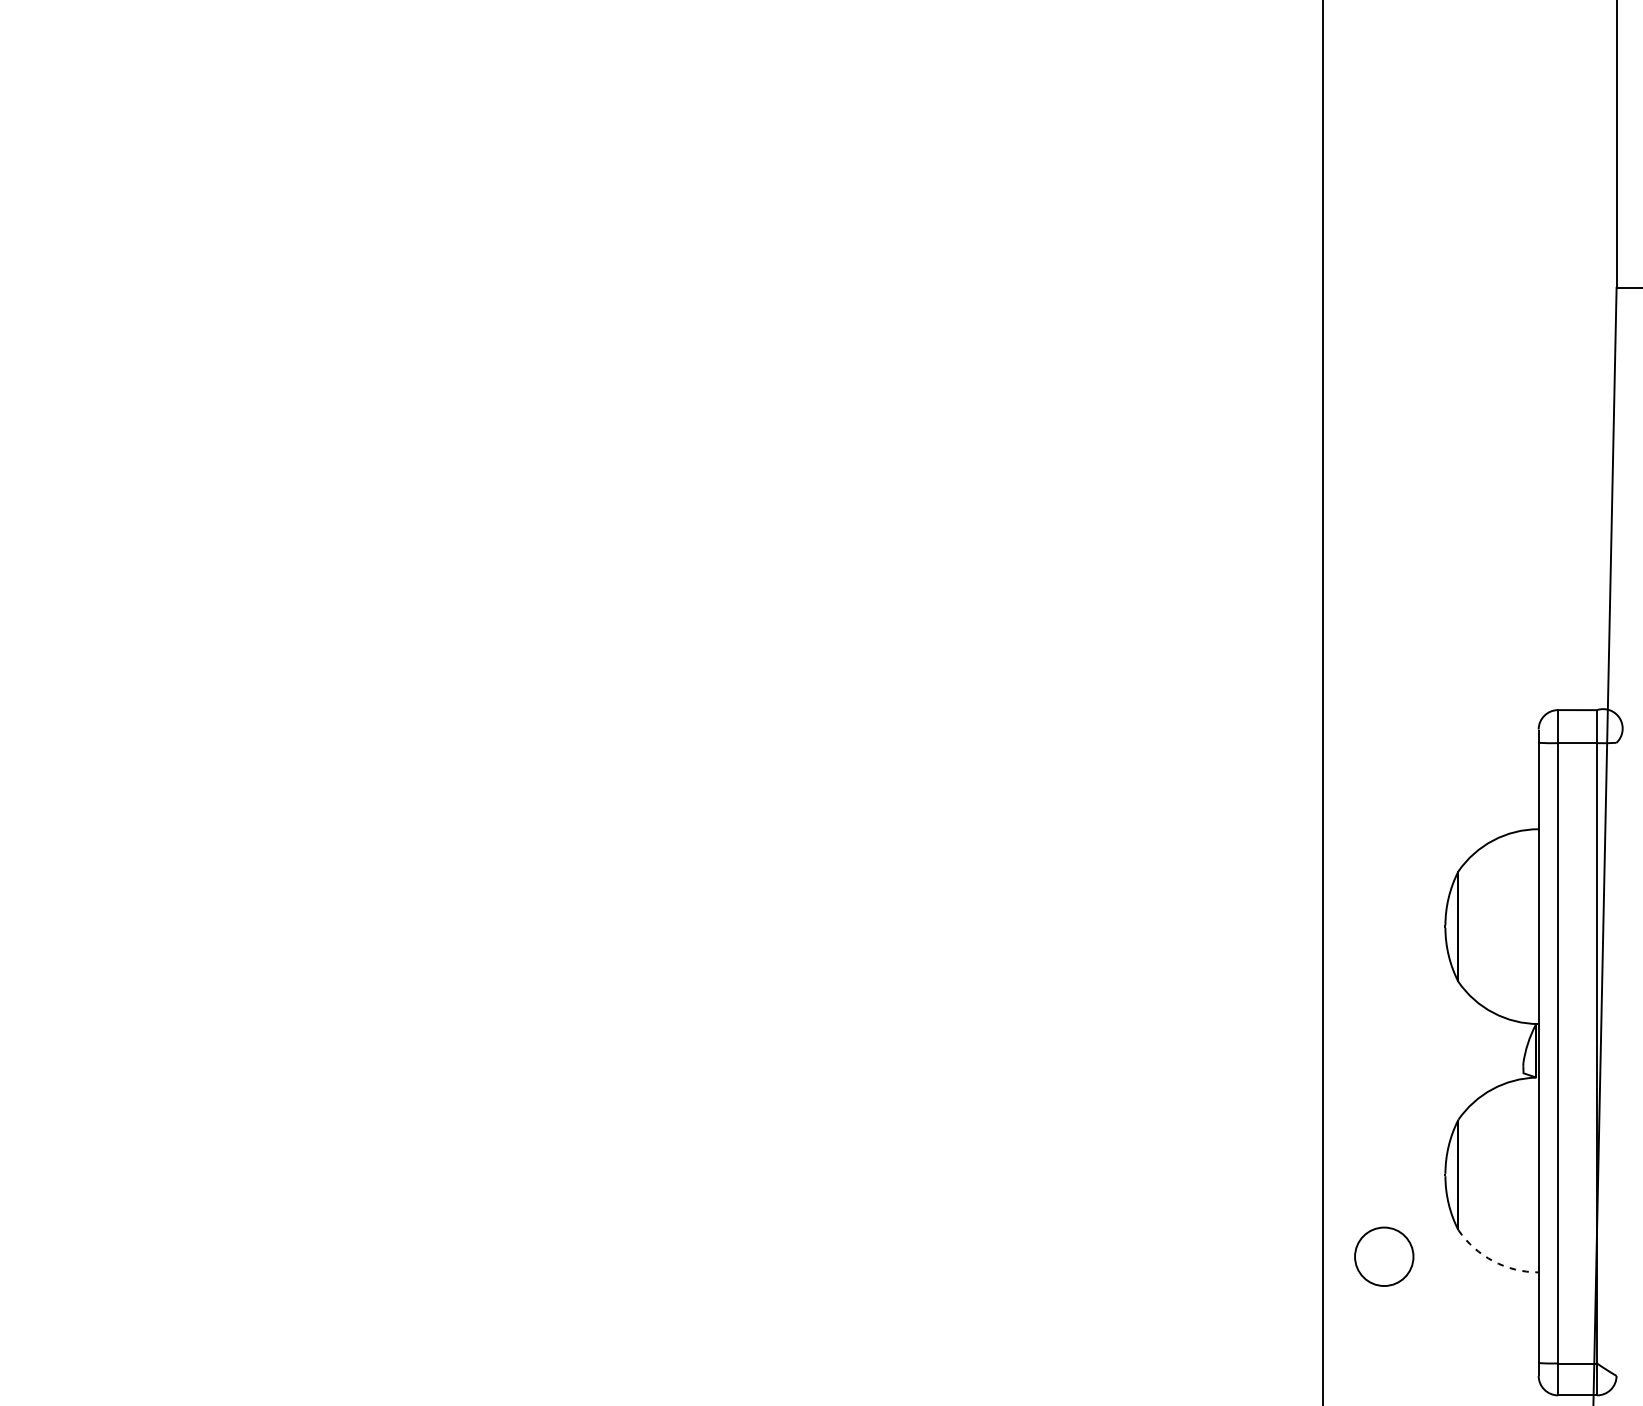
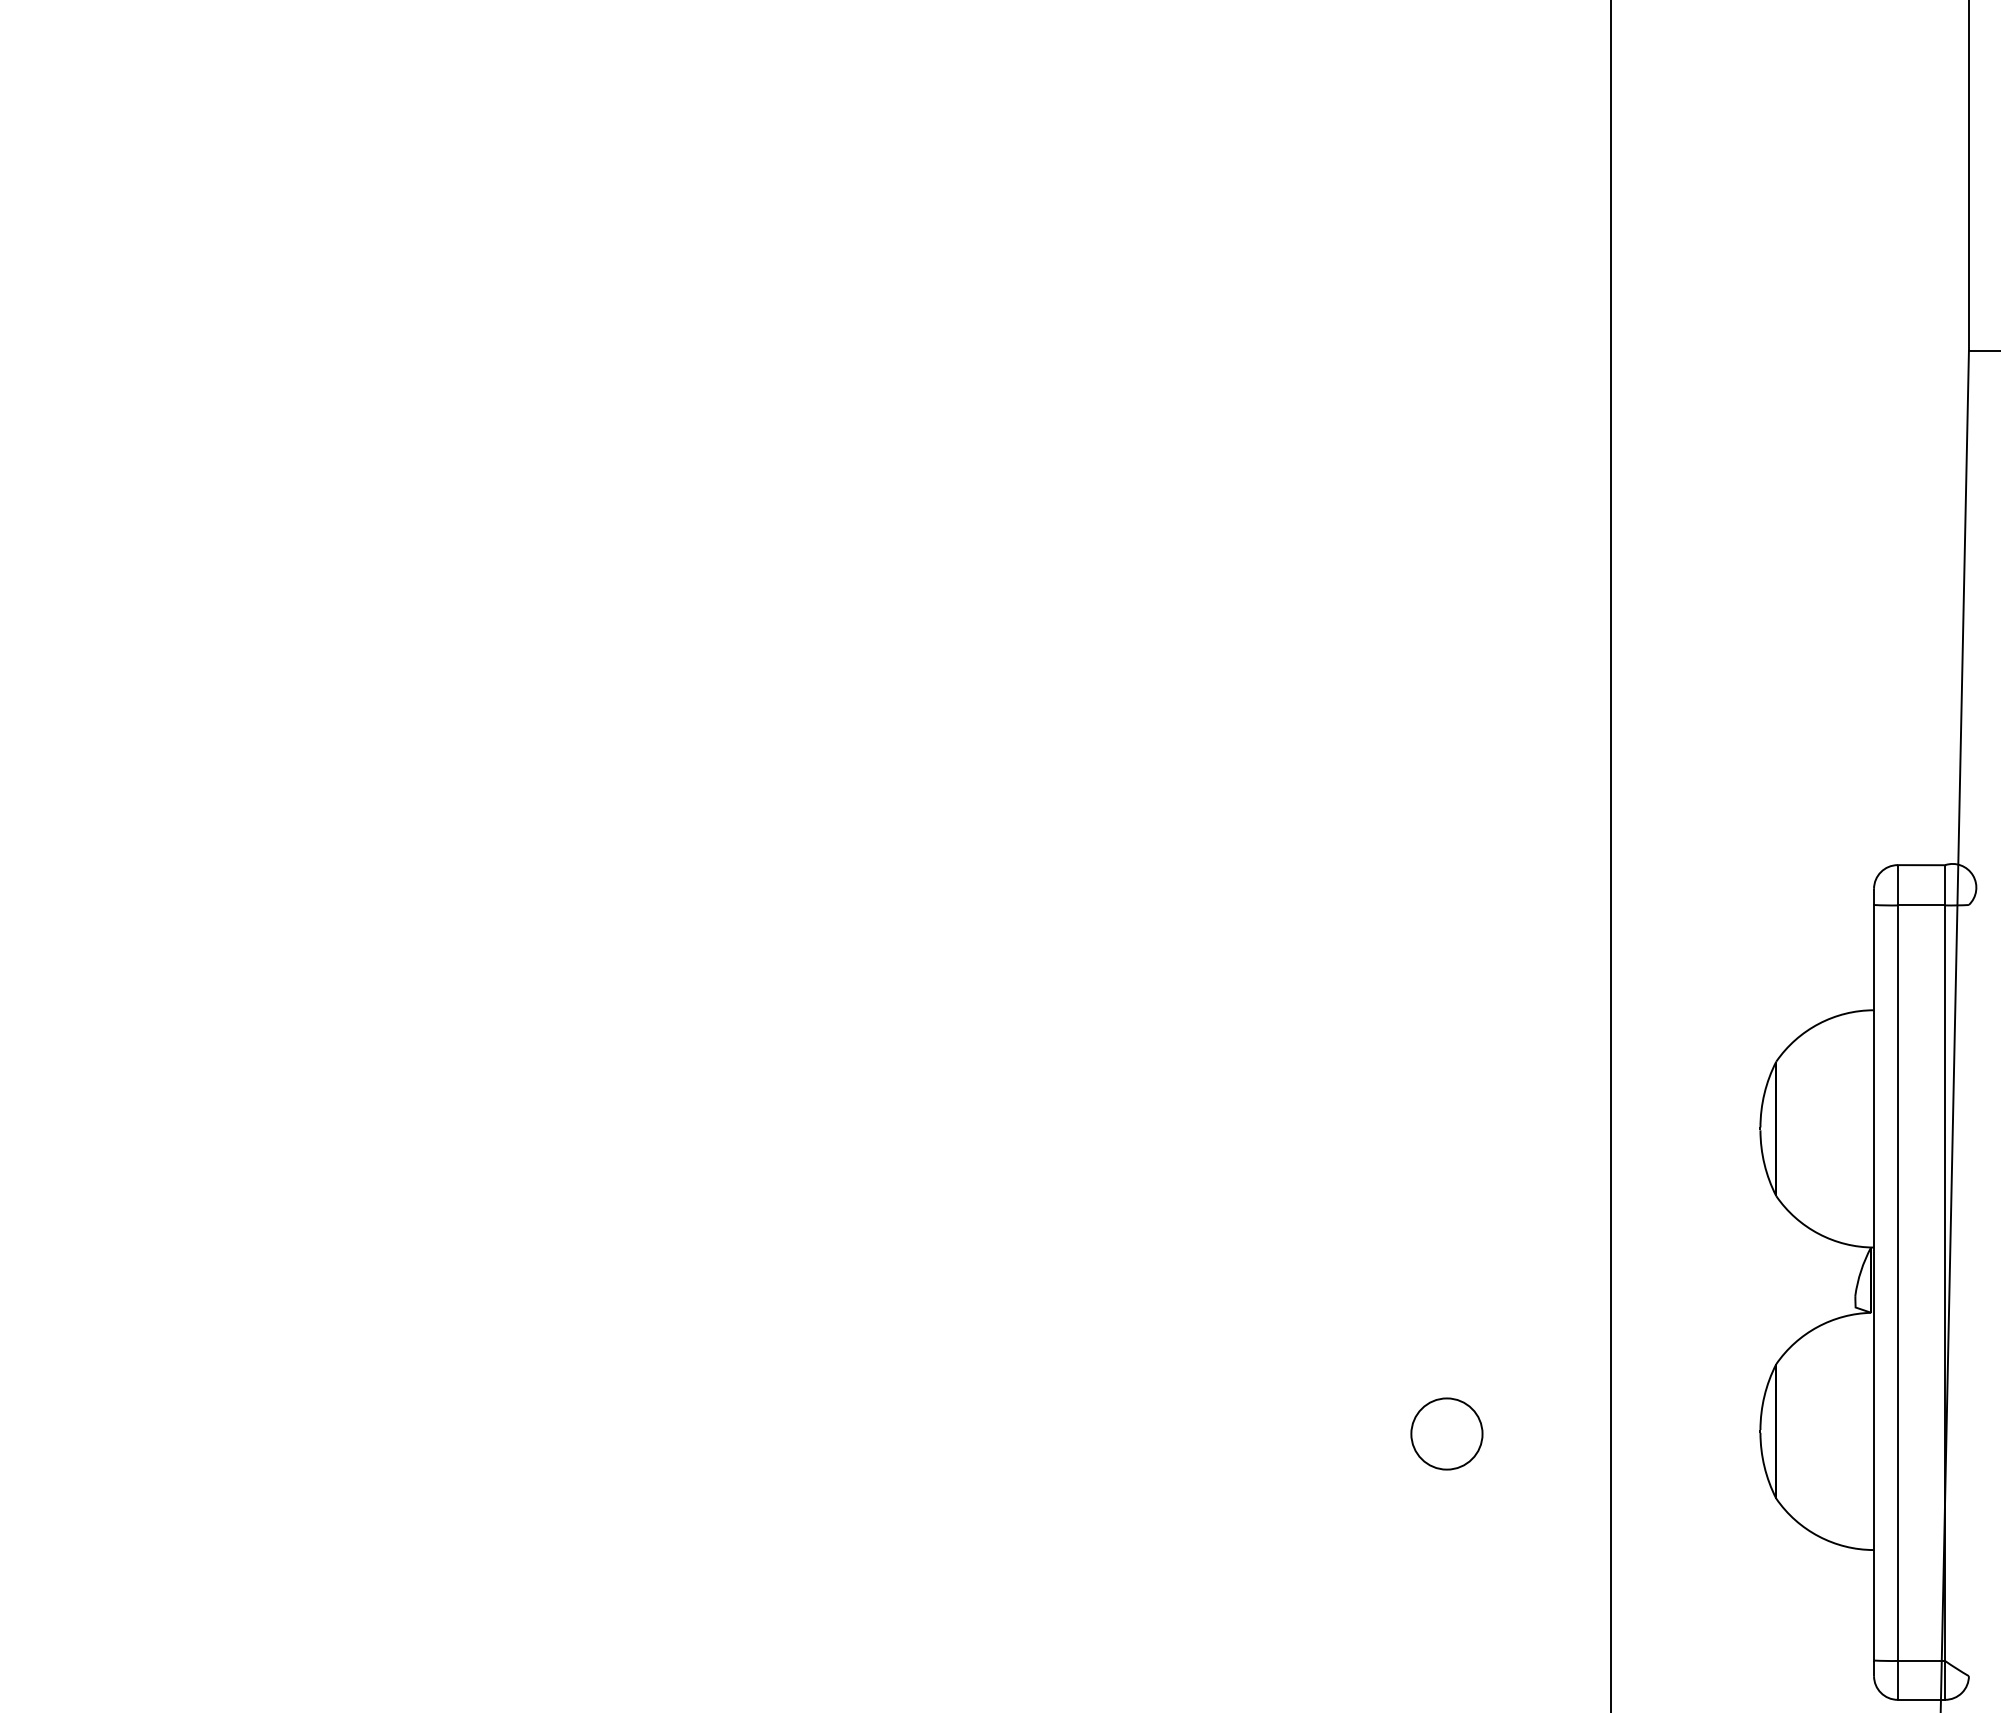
circle: (1383, 1256) -> (1446, 1433), moved
arc: (1493, 1261) -> (1818, 1536), dashed -> solid

